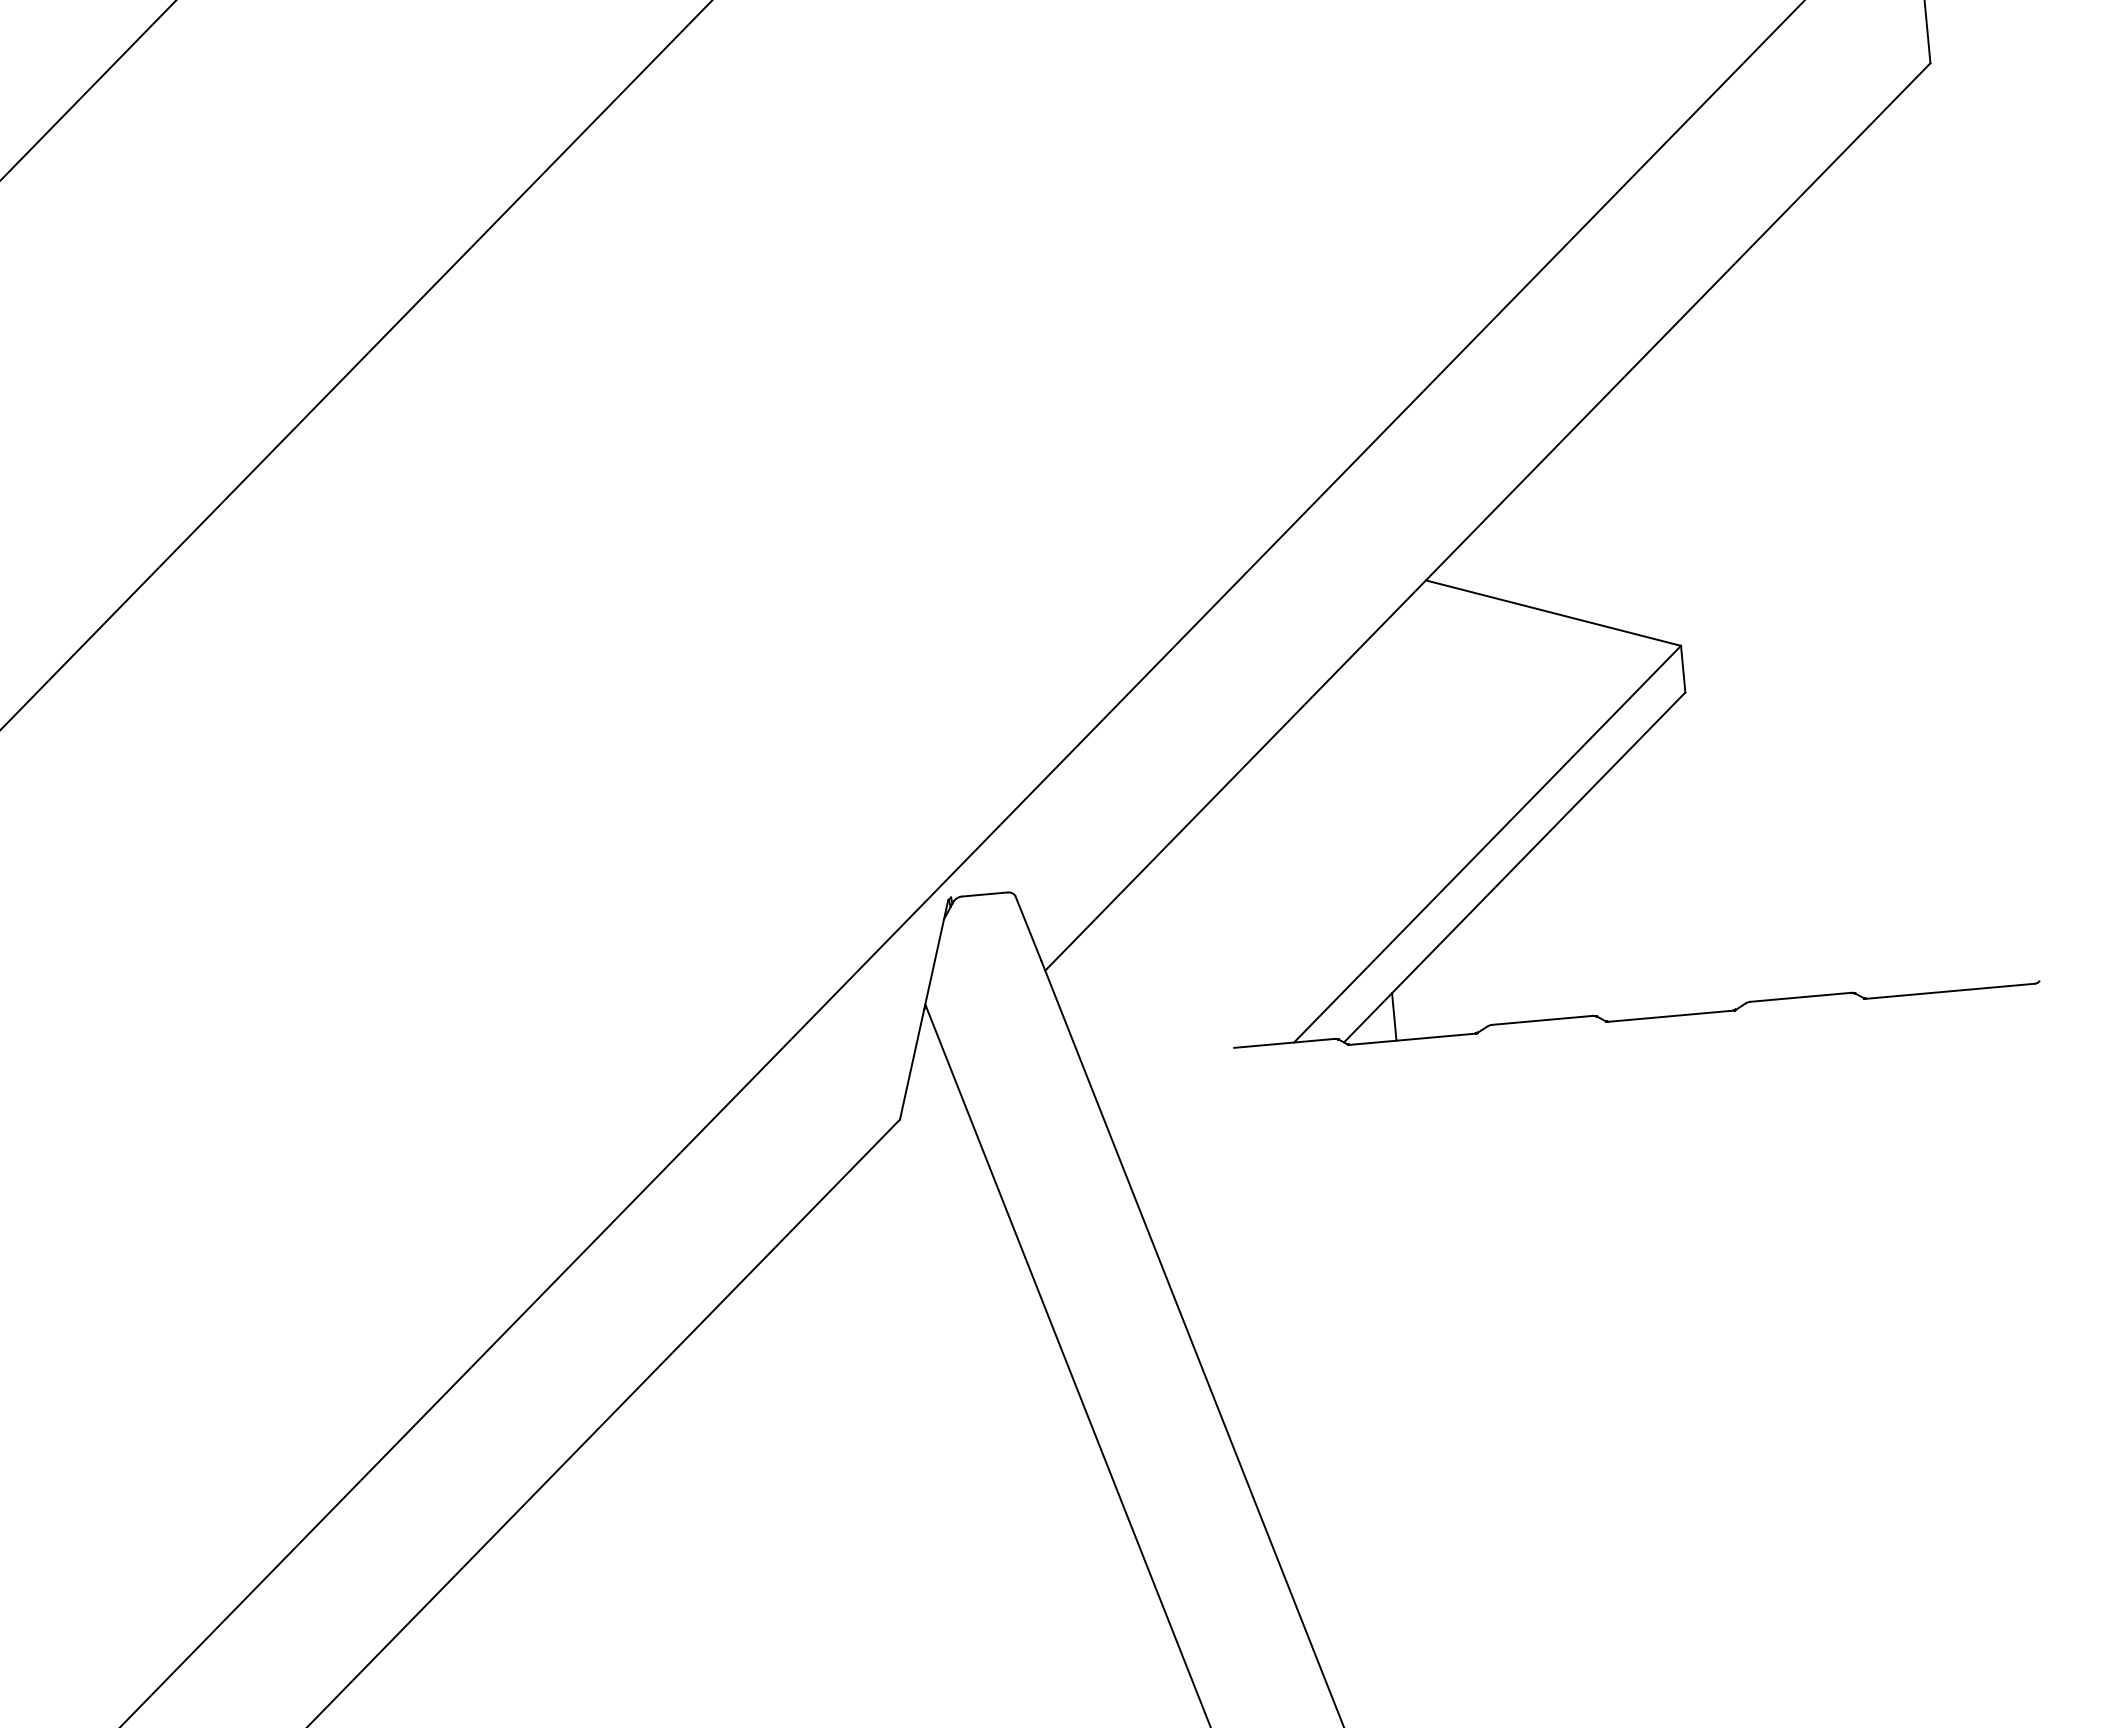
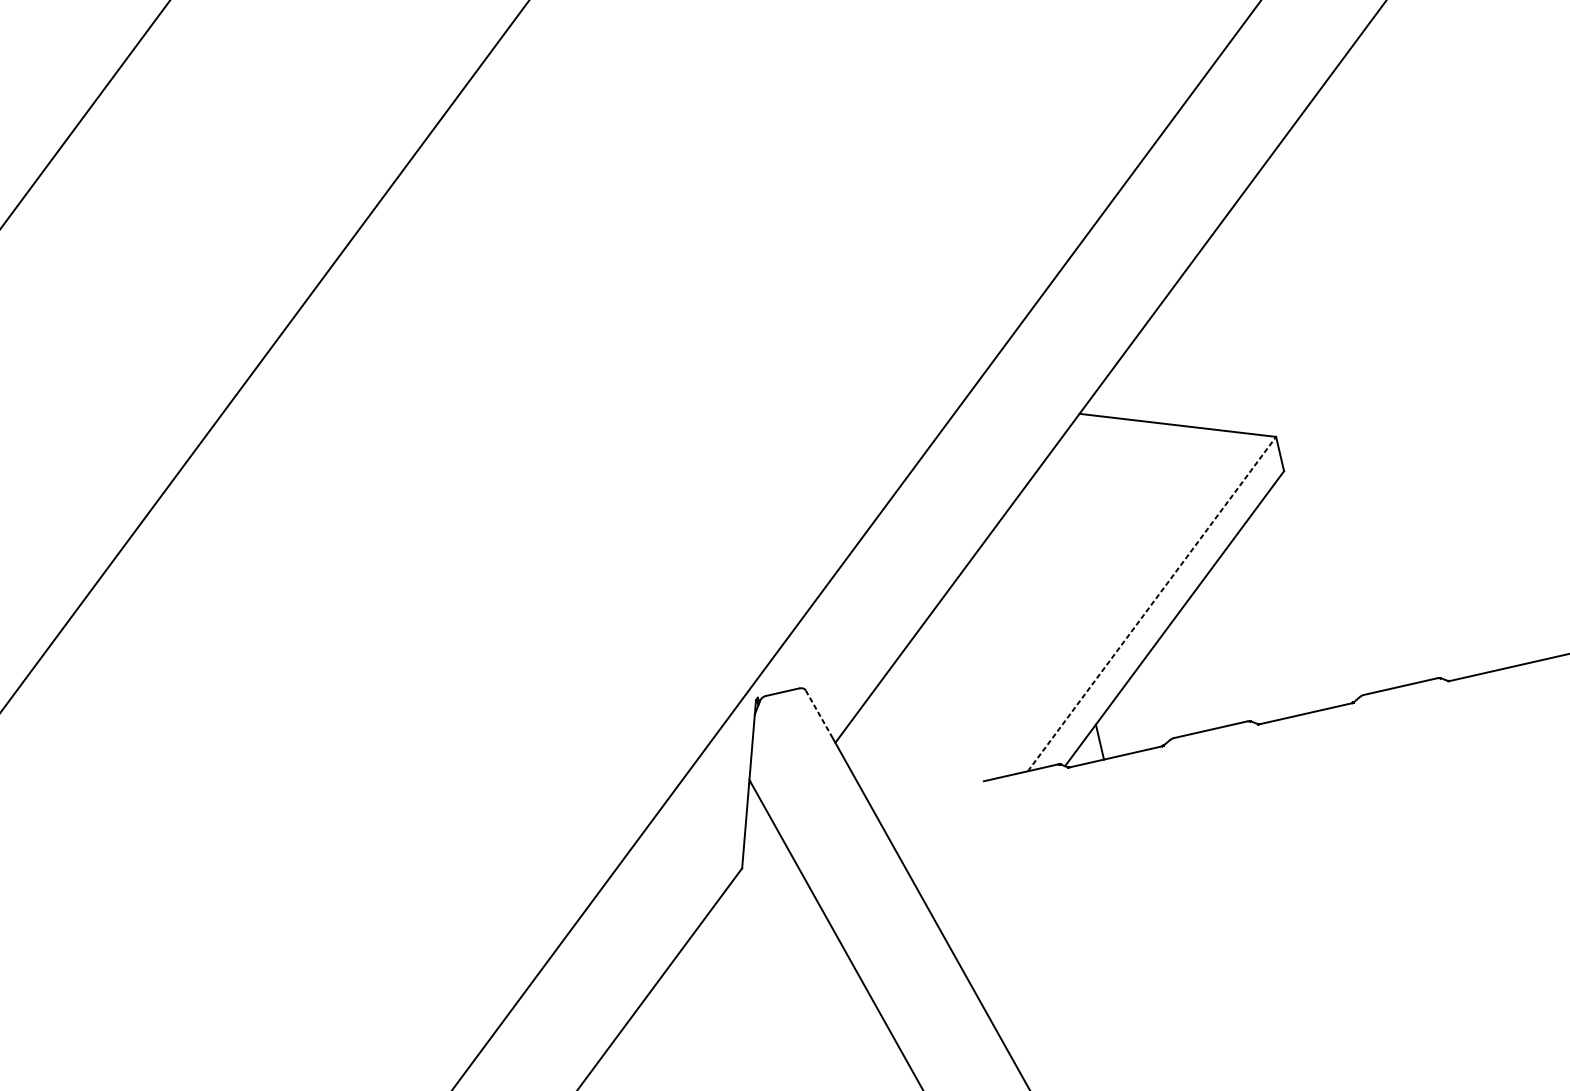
line: (1487, 843) -> (1151, 603), solid -> dashed
line: (1028, 928) -> (818, 713), solid -> dashed

